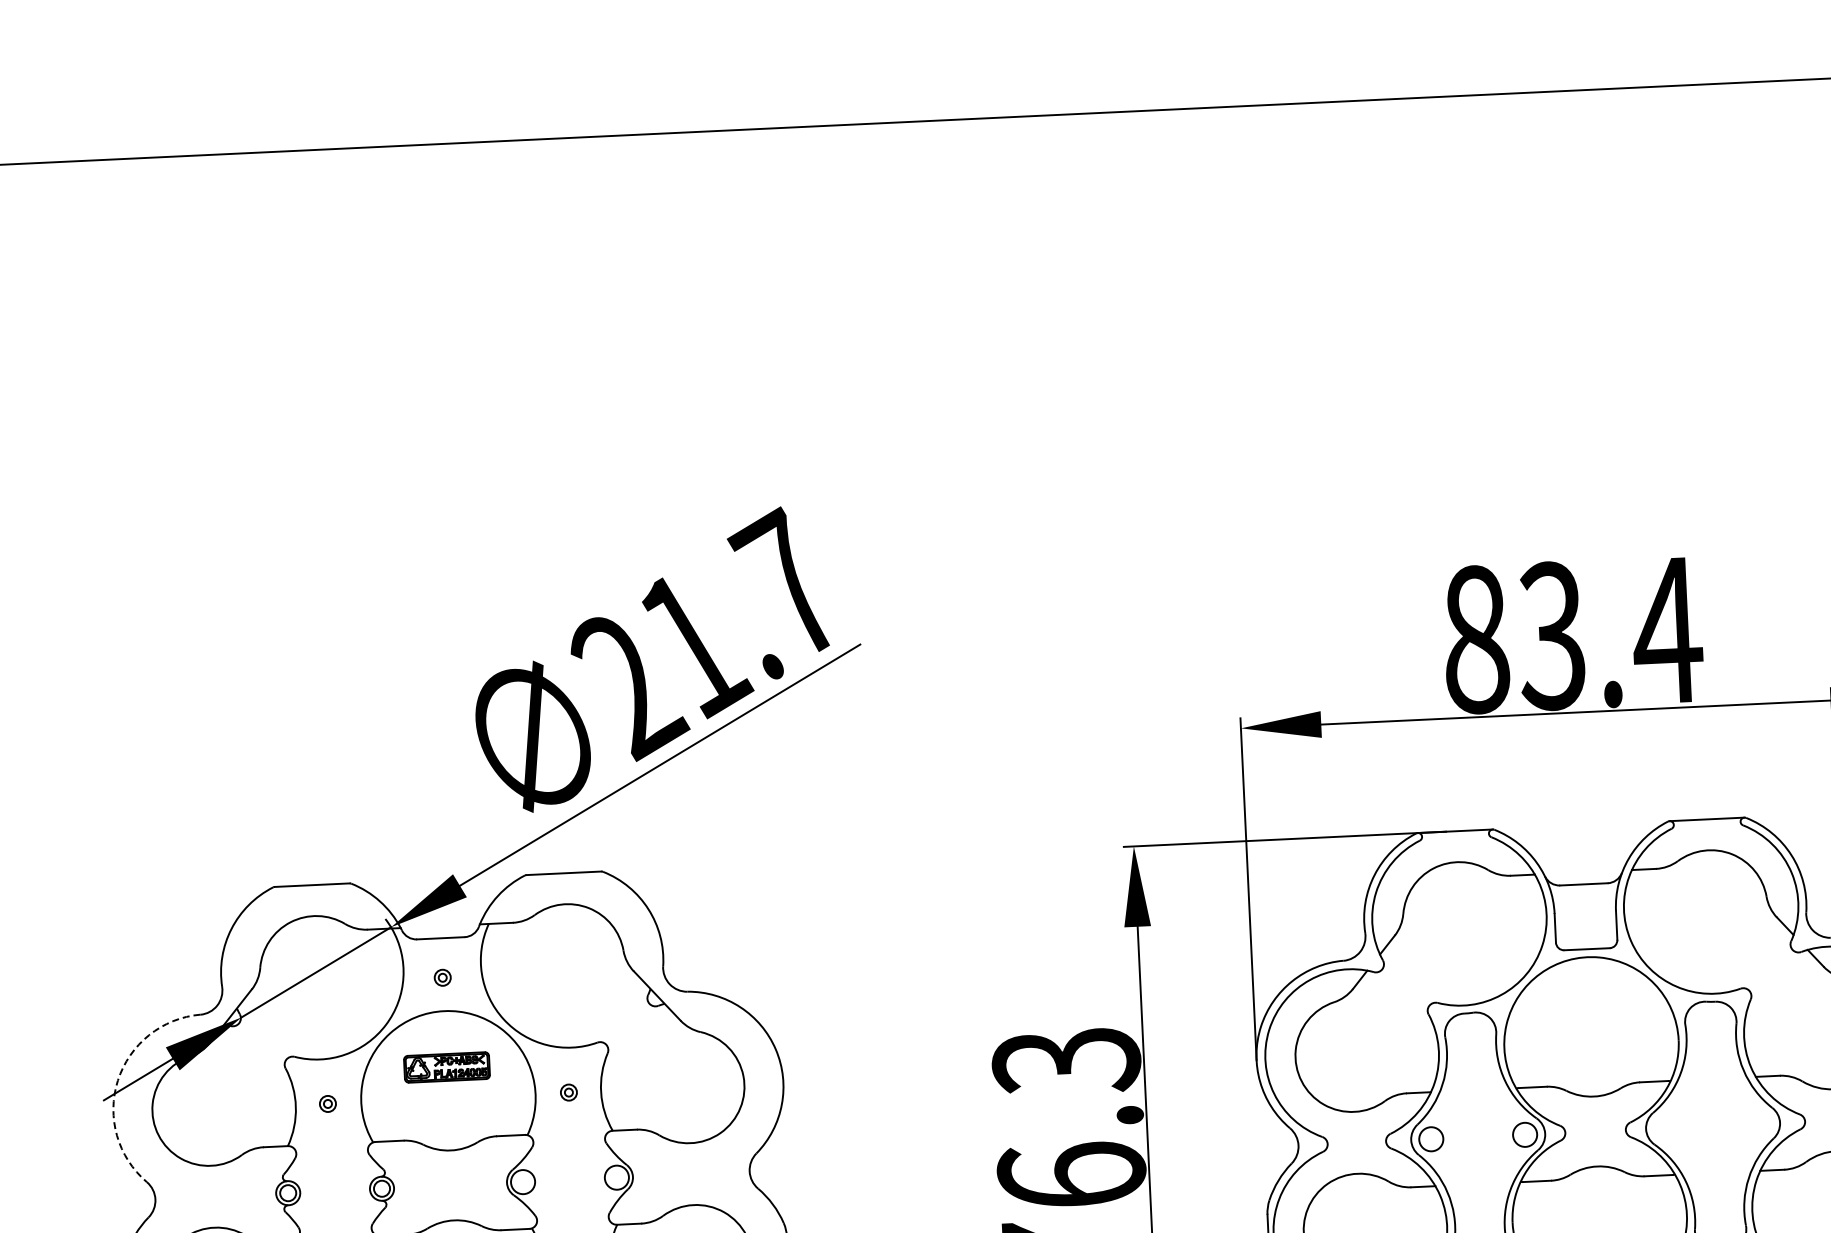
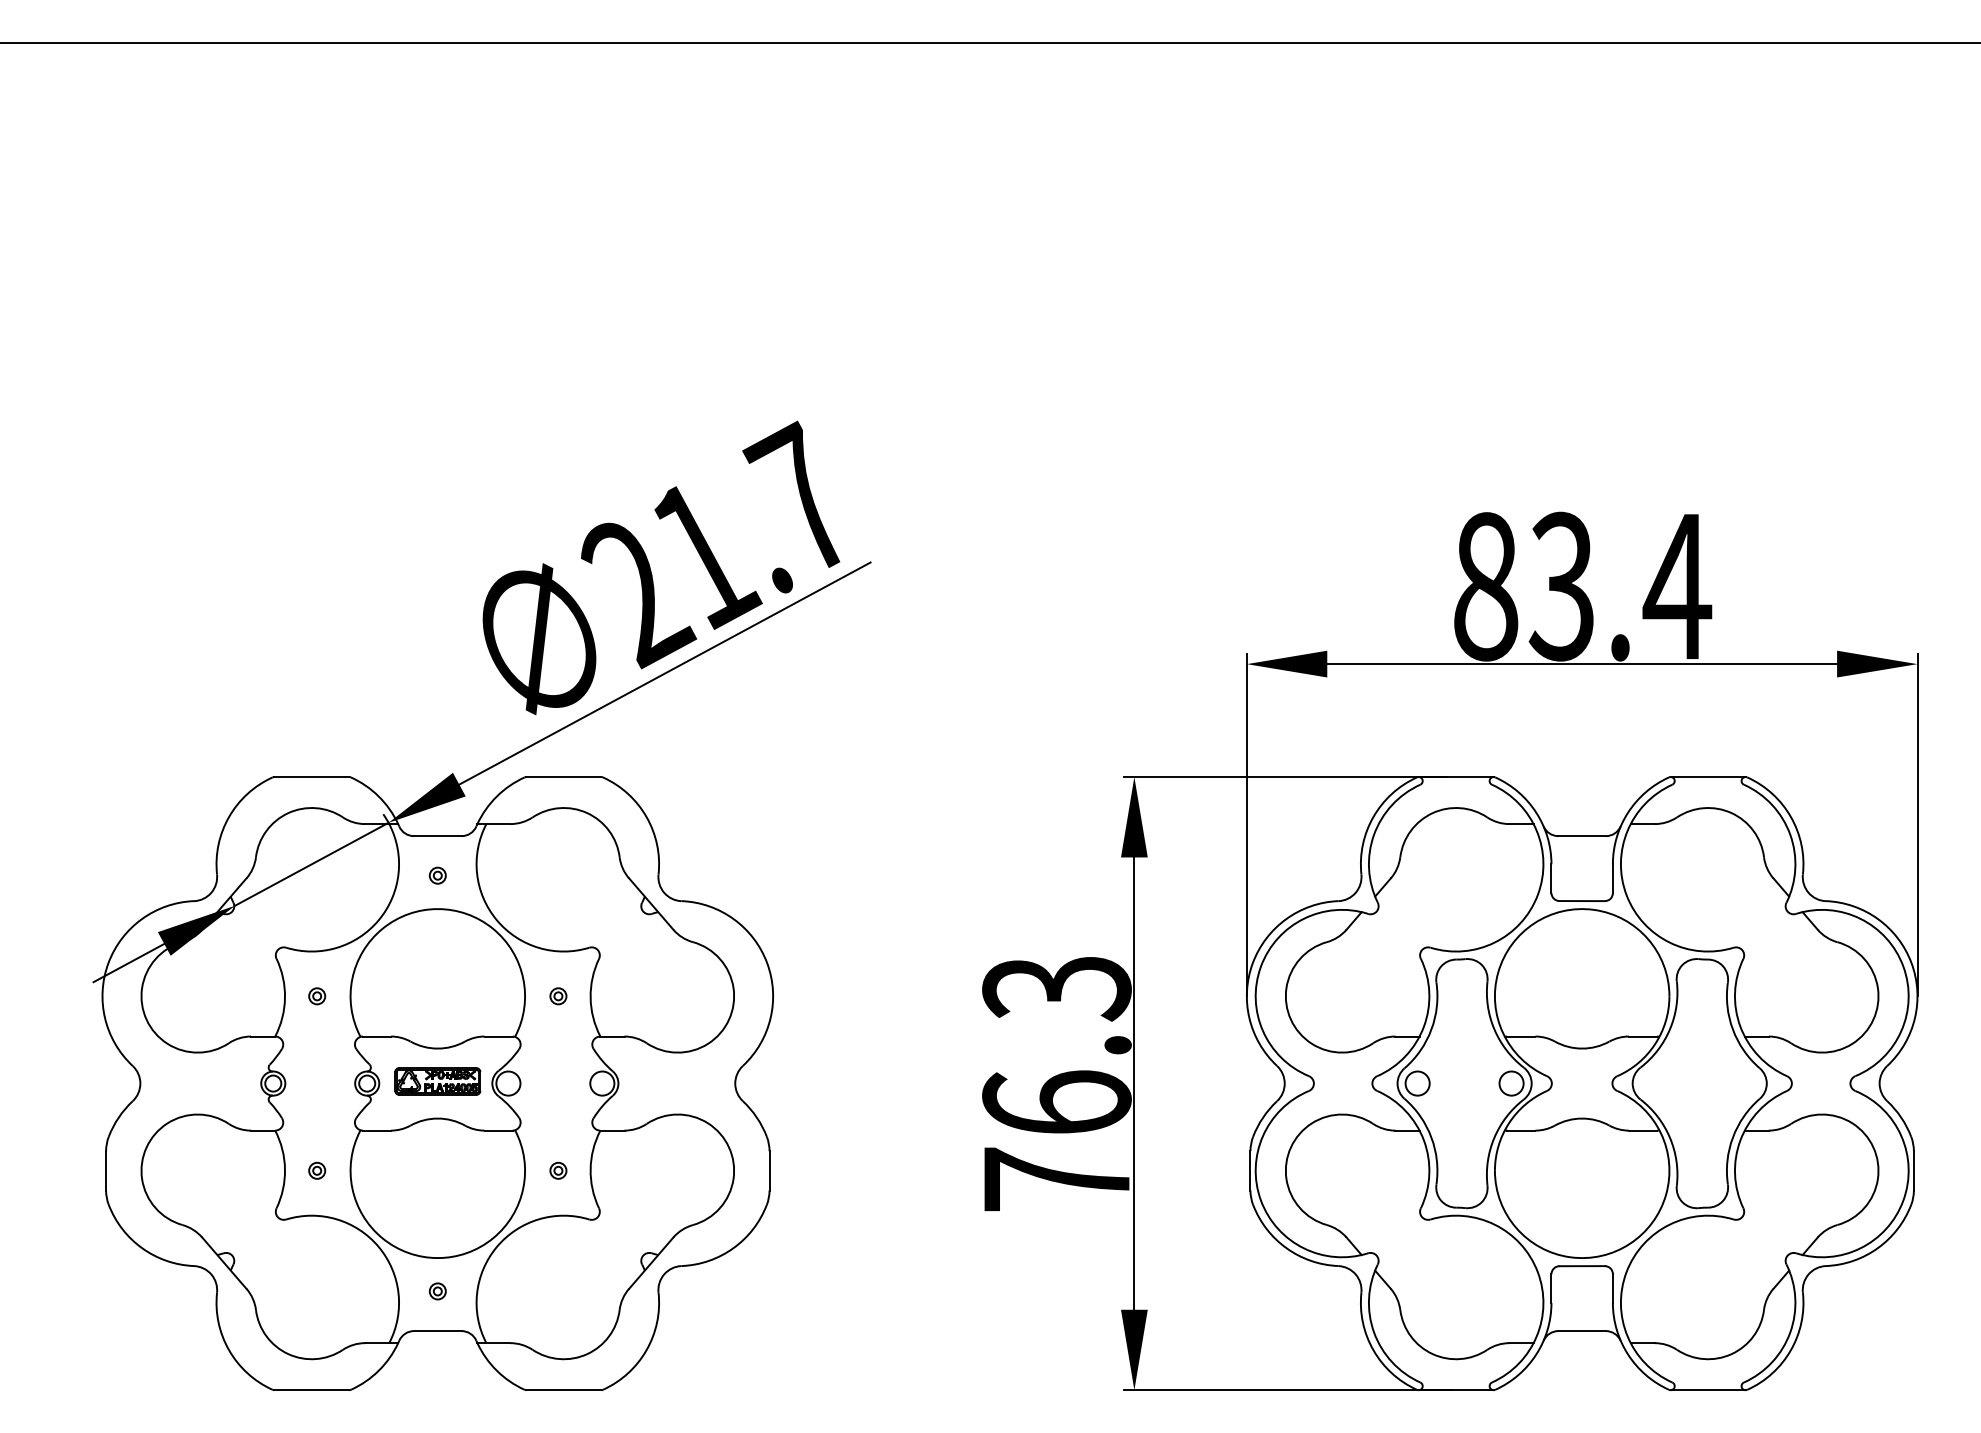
part: (446, 1067) -> (437, 1081), moved
arc: (117, 1081) -> (108, 963), dashed -> solid

